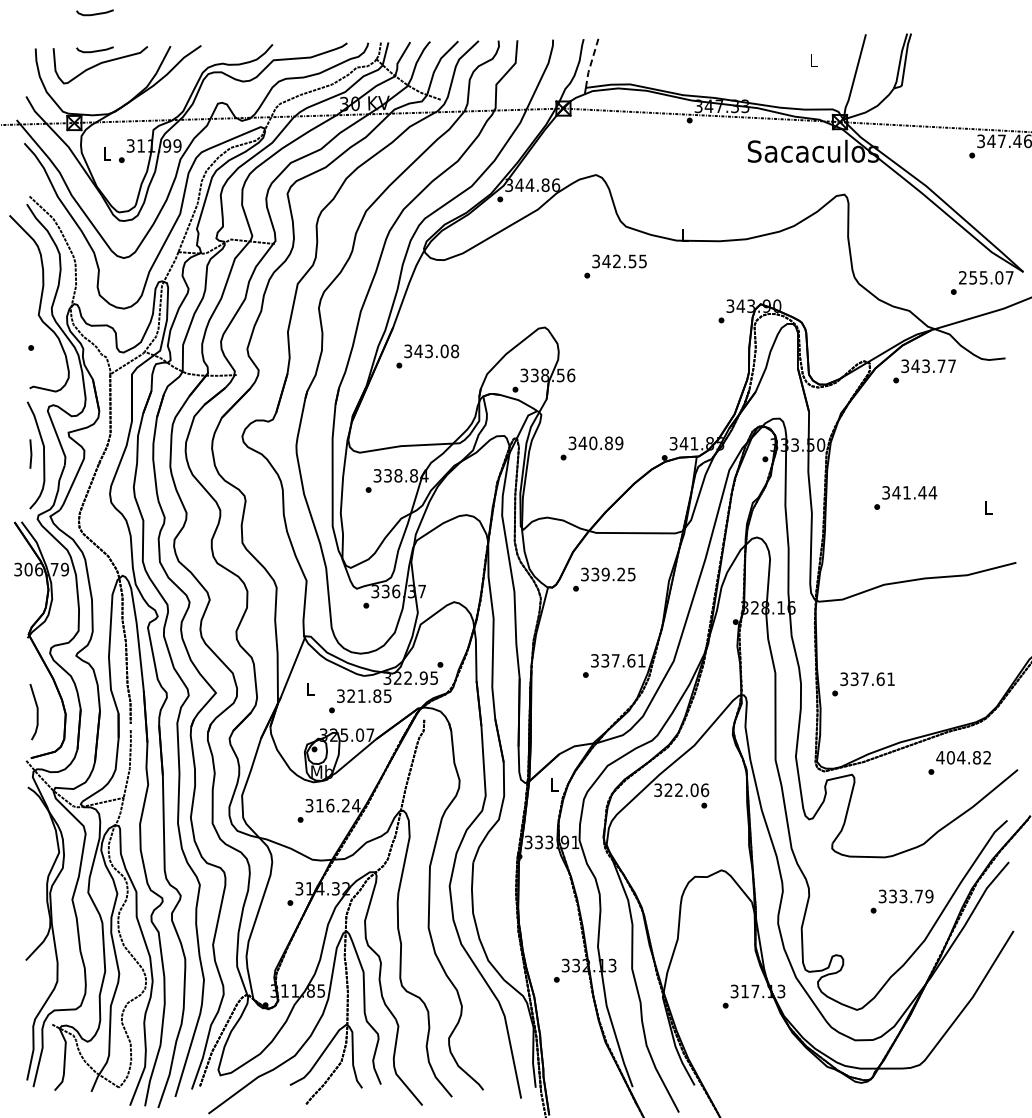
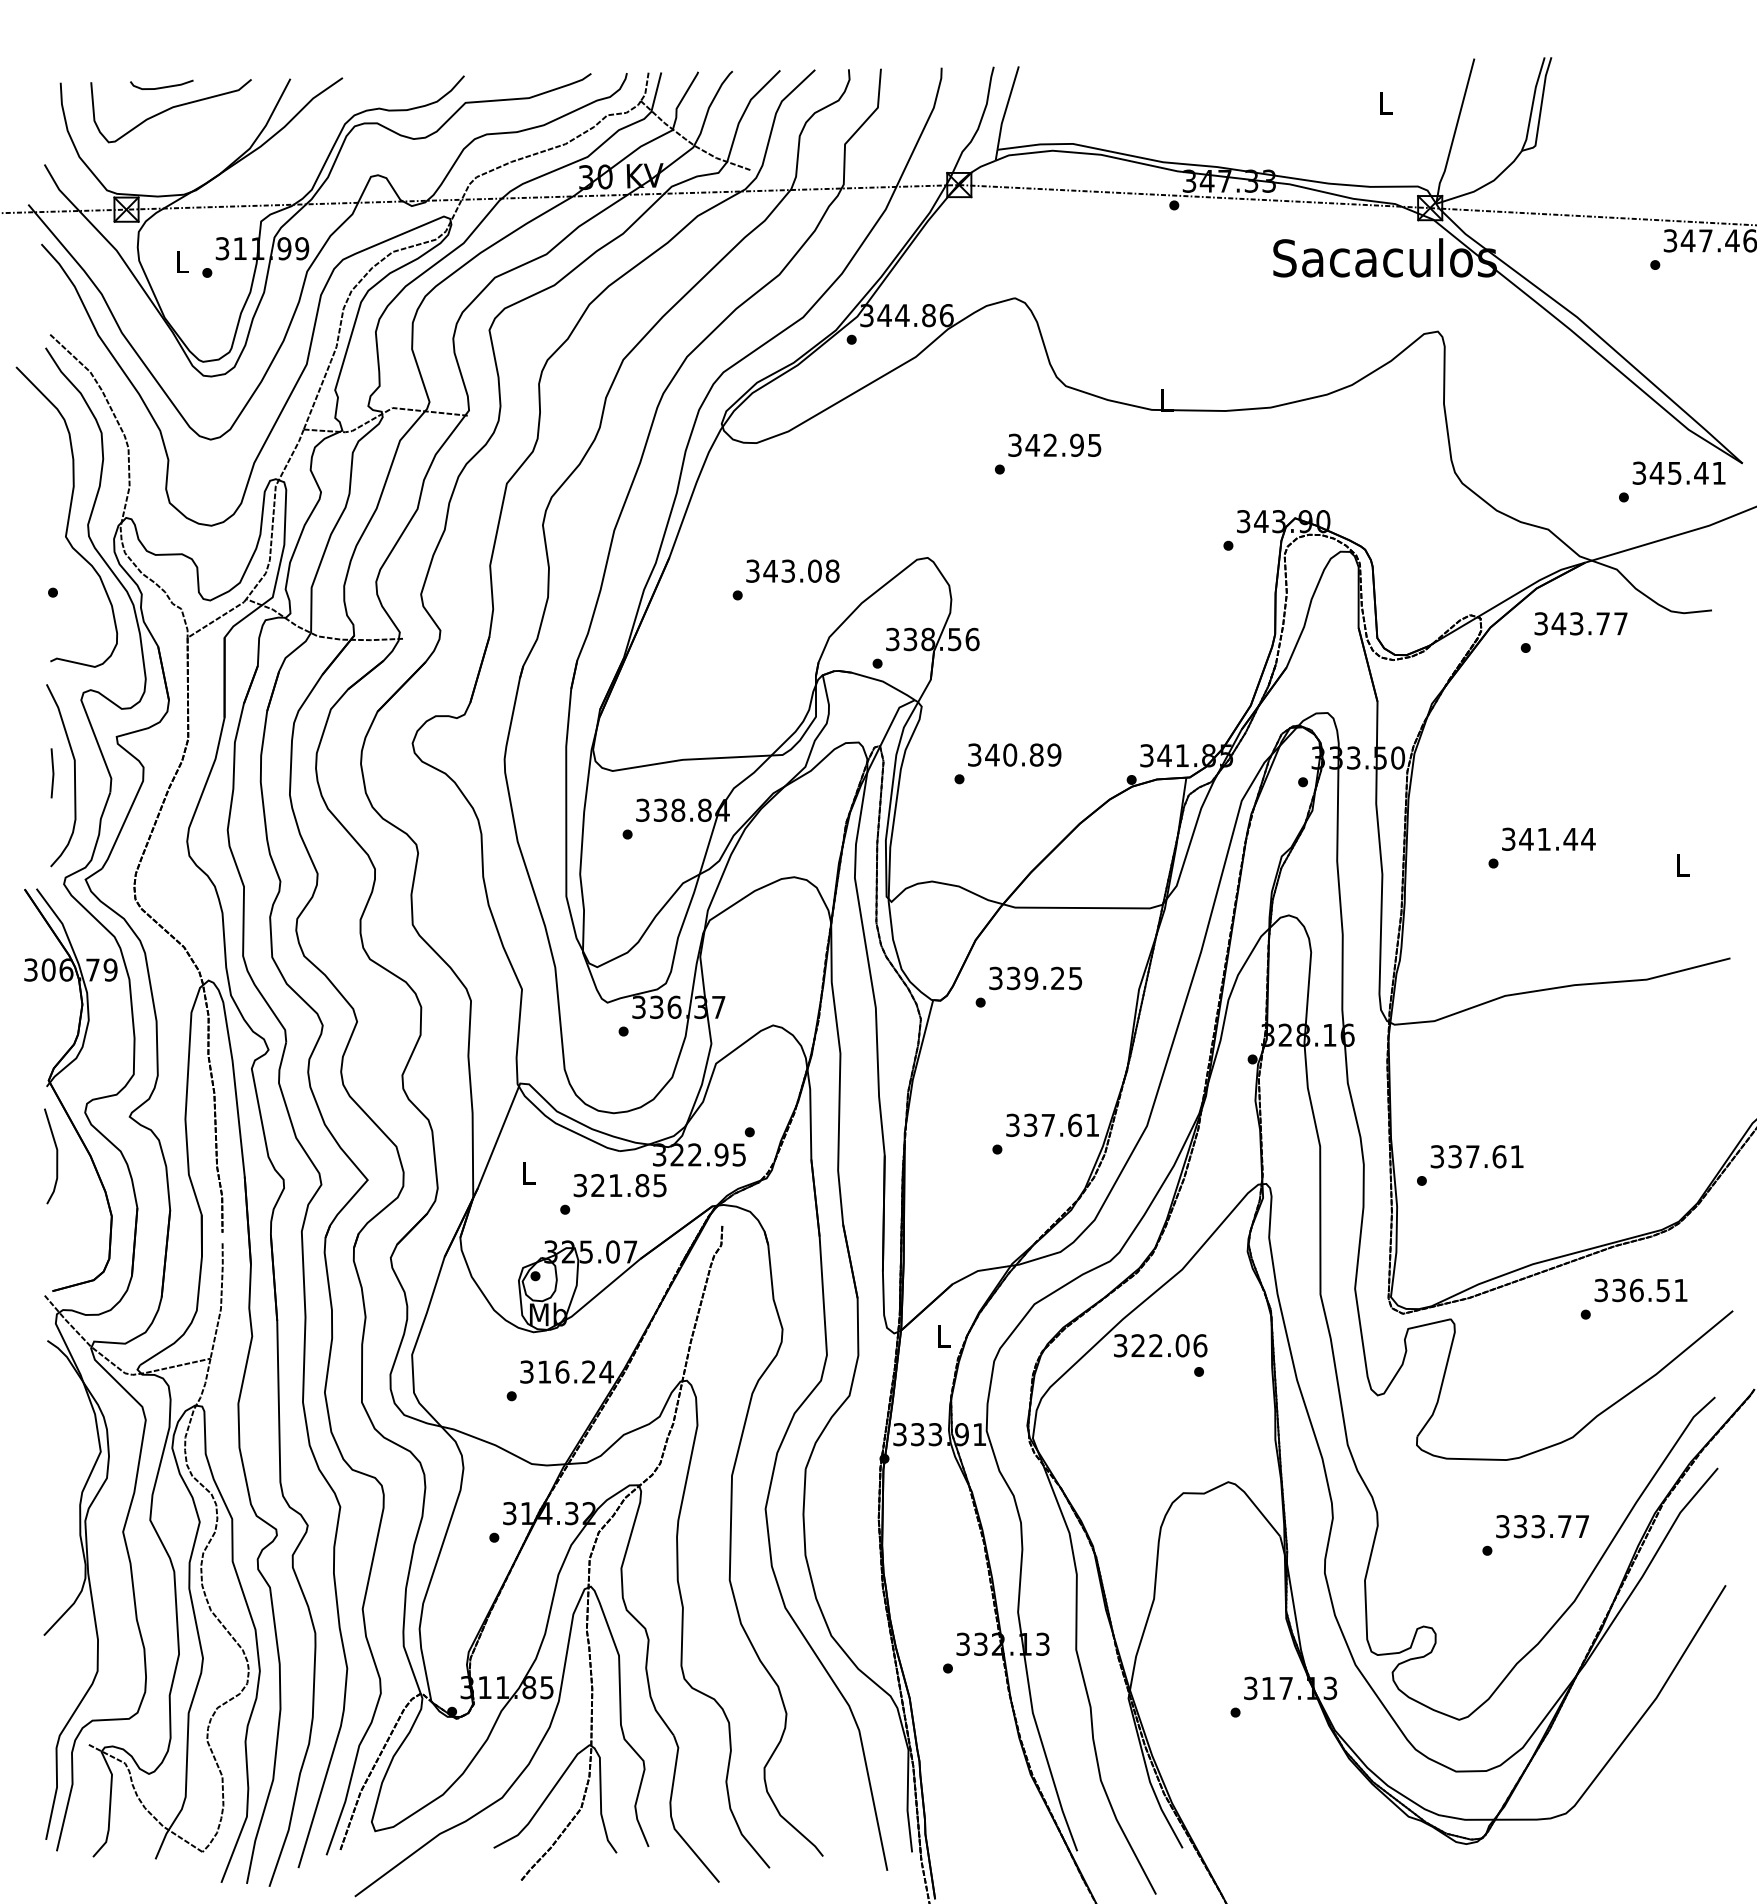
curve: (94, 13) -> (160, 23), removed
line: (591, 63) -> (1007, 108), dashed -> solid
text: (632, 260) -> (1076, 443), 342.55 -> 342.95
text: (986, 277) -> (1679, 472), 255.07 -> 345.41
text: (427, 356) -> (785, 579), moved
line: (36, 712) -> (55, 1157), moved
text: (963, 757) -> (1640, 1289), 404.82 -> 336.51
text: (929, 896) -> (1582, 1526), 333.79 -> 333.77

